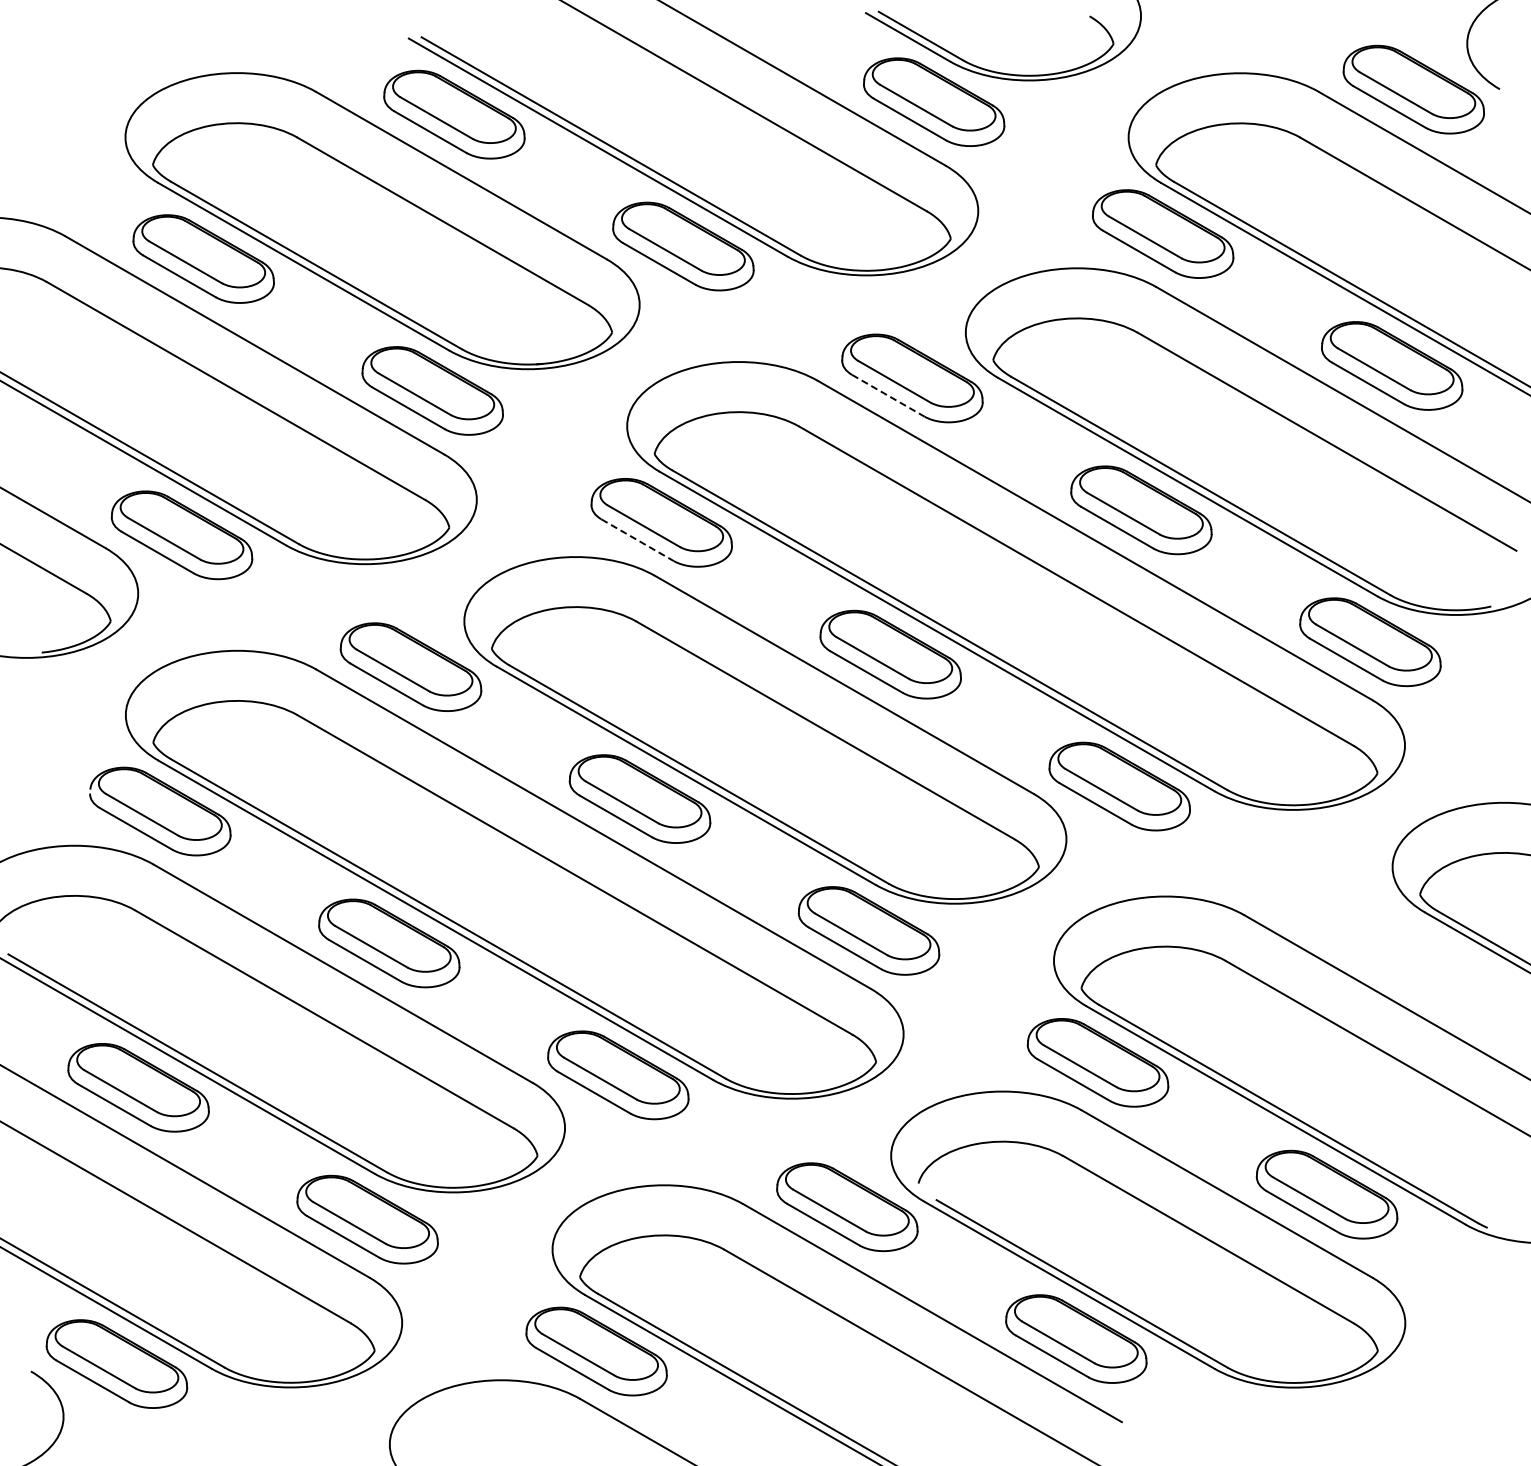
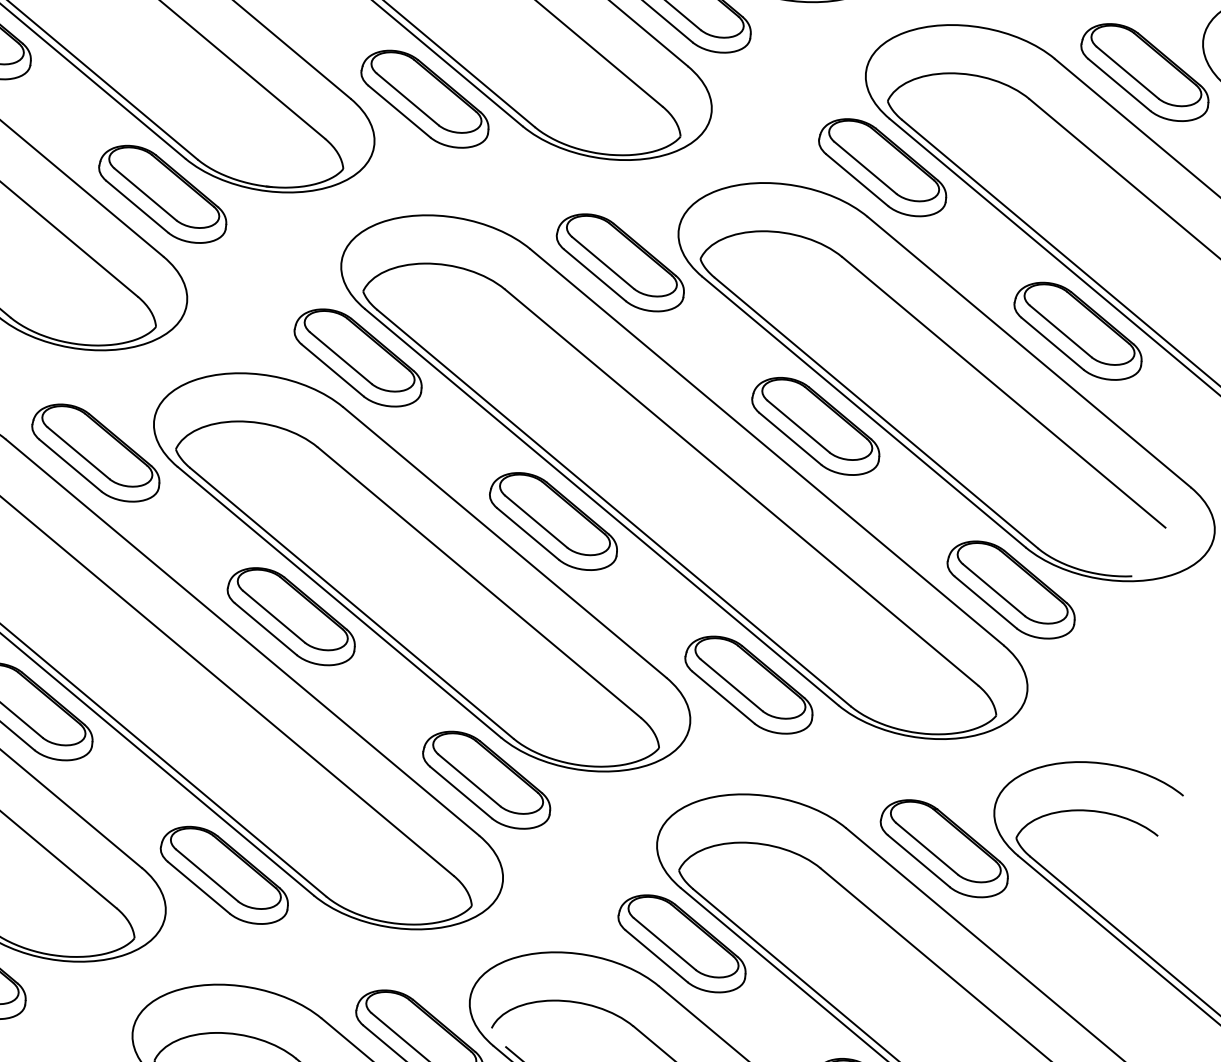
line: (888, 395) -> (595, 274), dashed -> solid
line: (637, 540) -> (332, 370), dashed -> solid
part: (1348, 918) -> (944, 848), added

